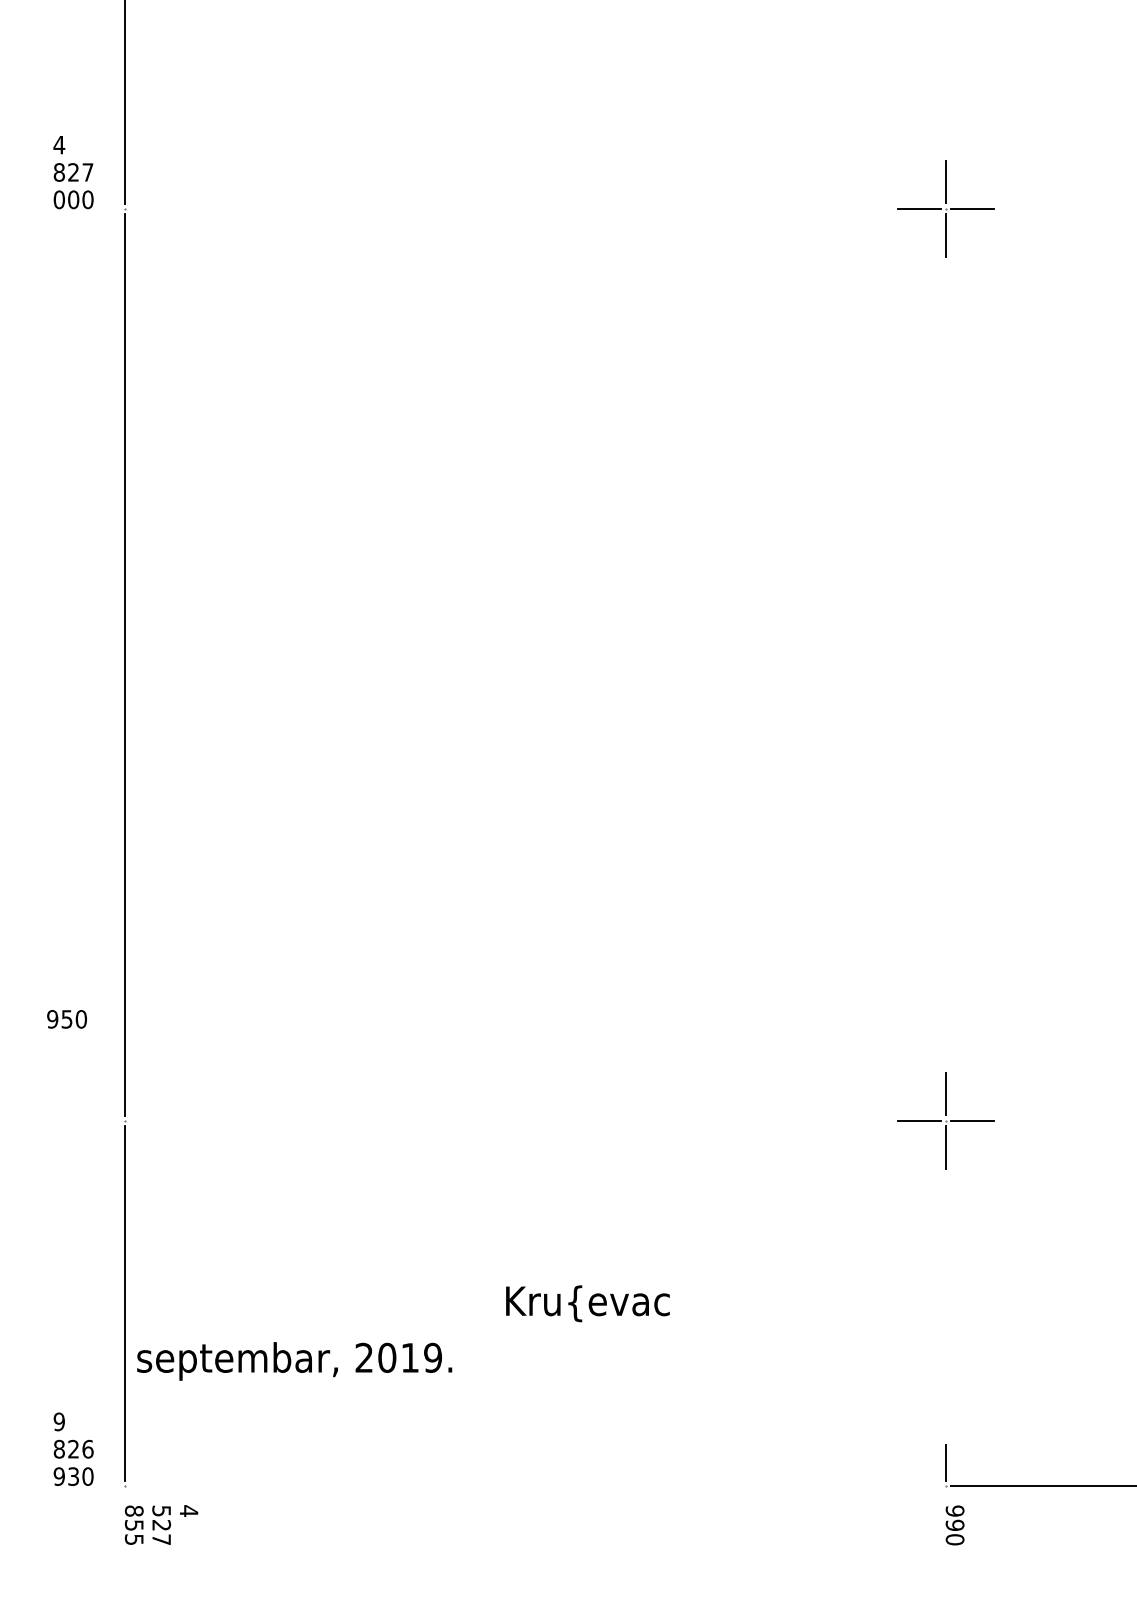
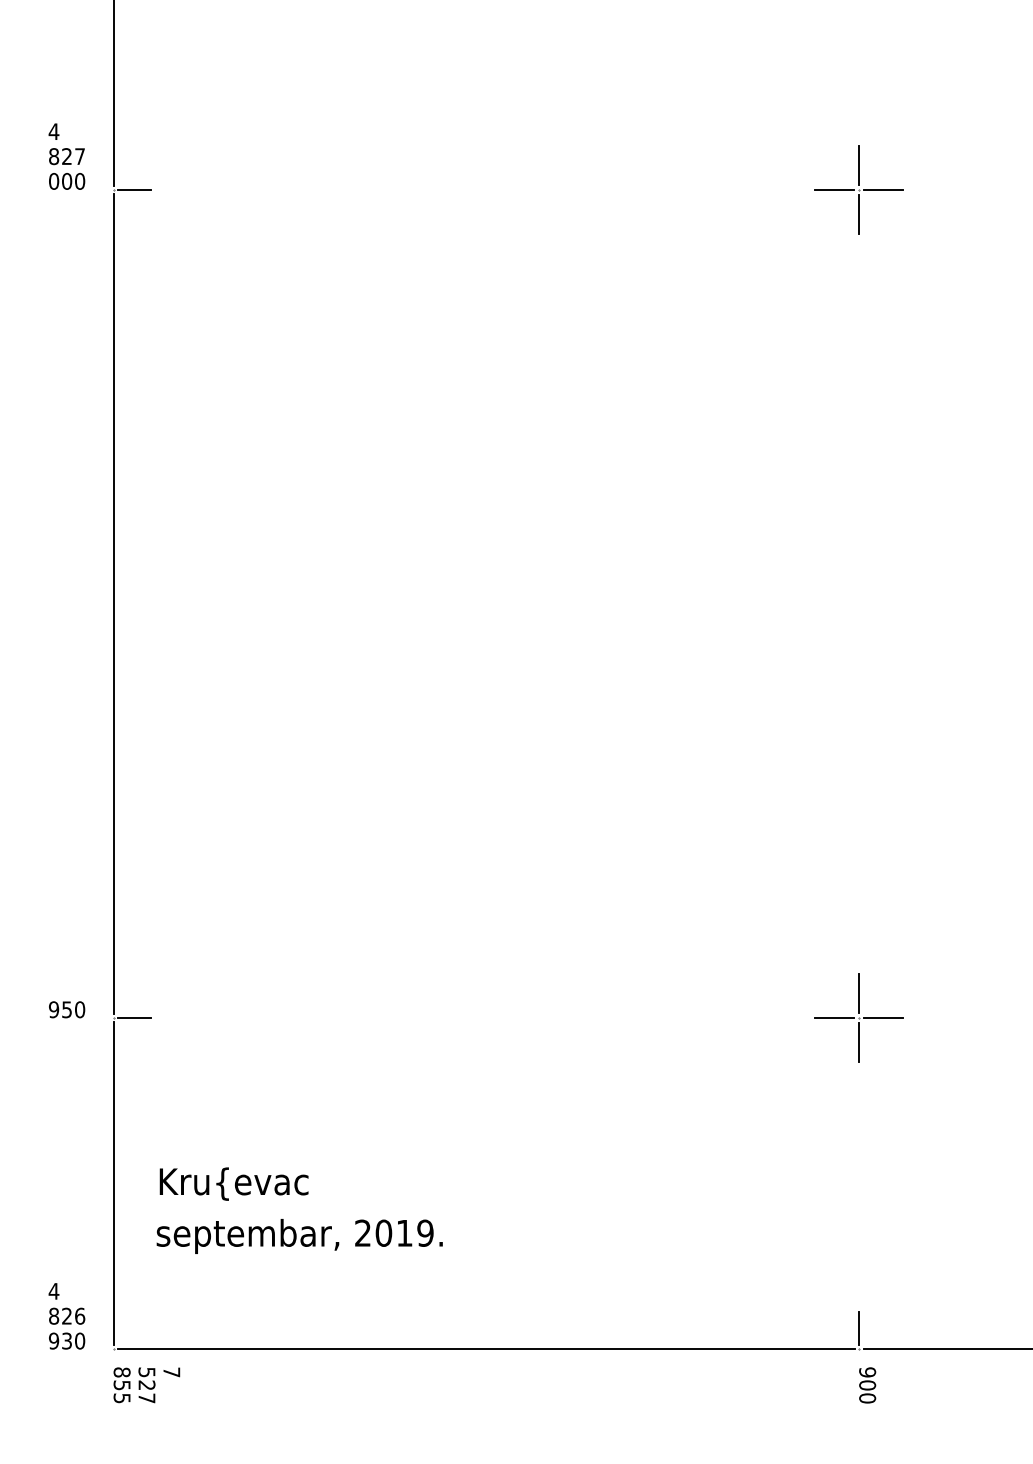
line: (147, 208) -> (134, 189), added
text: (67, 1019) -> (67, 1009), moved
line: (147, 1121) -> (134, 1018), added
text: (587, 1303) -> (233, 1183), moved
text: (294, 1361) -> (299, 1236), moved
text: (58, 1420) -> (53, 1290), 9 -> 4
line: (535, 1485) -> (486, 1349), added
text: (188, 1511) -> (171, 1372), 4 -> 7
text: (954, 1525) -> (867, 1385), 990 -> 900

